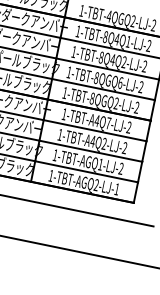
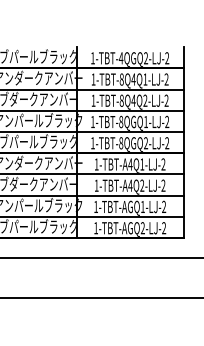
text: (121, 82) -> (146, 121), 1-TBT-8QGQ6-LJ-2 -> 1-TBT-8QGQ1-LJ-2
text: (108, 123) -> (142, 164), 1-TBT-A4Q7-LJ-2 -> 1-TBT-A4Q1-LJ-2
text: (117, 189) -> (164, 228), 1-TBT-AGQ2-LJ-1 -> 1-TBT-AGQ2-LJ-2

